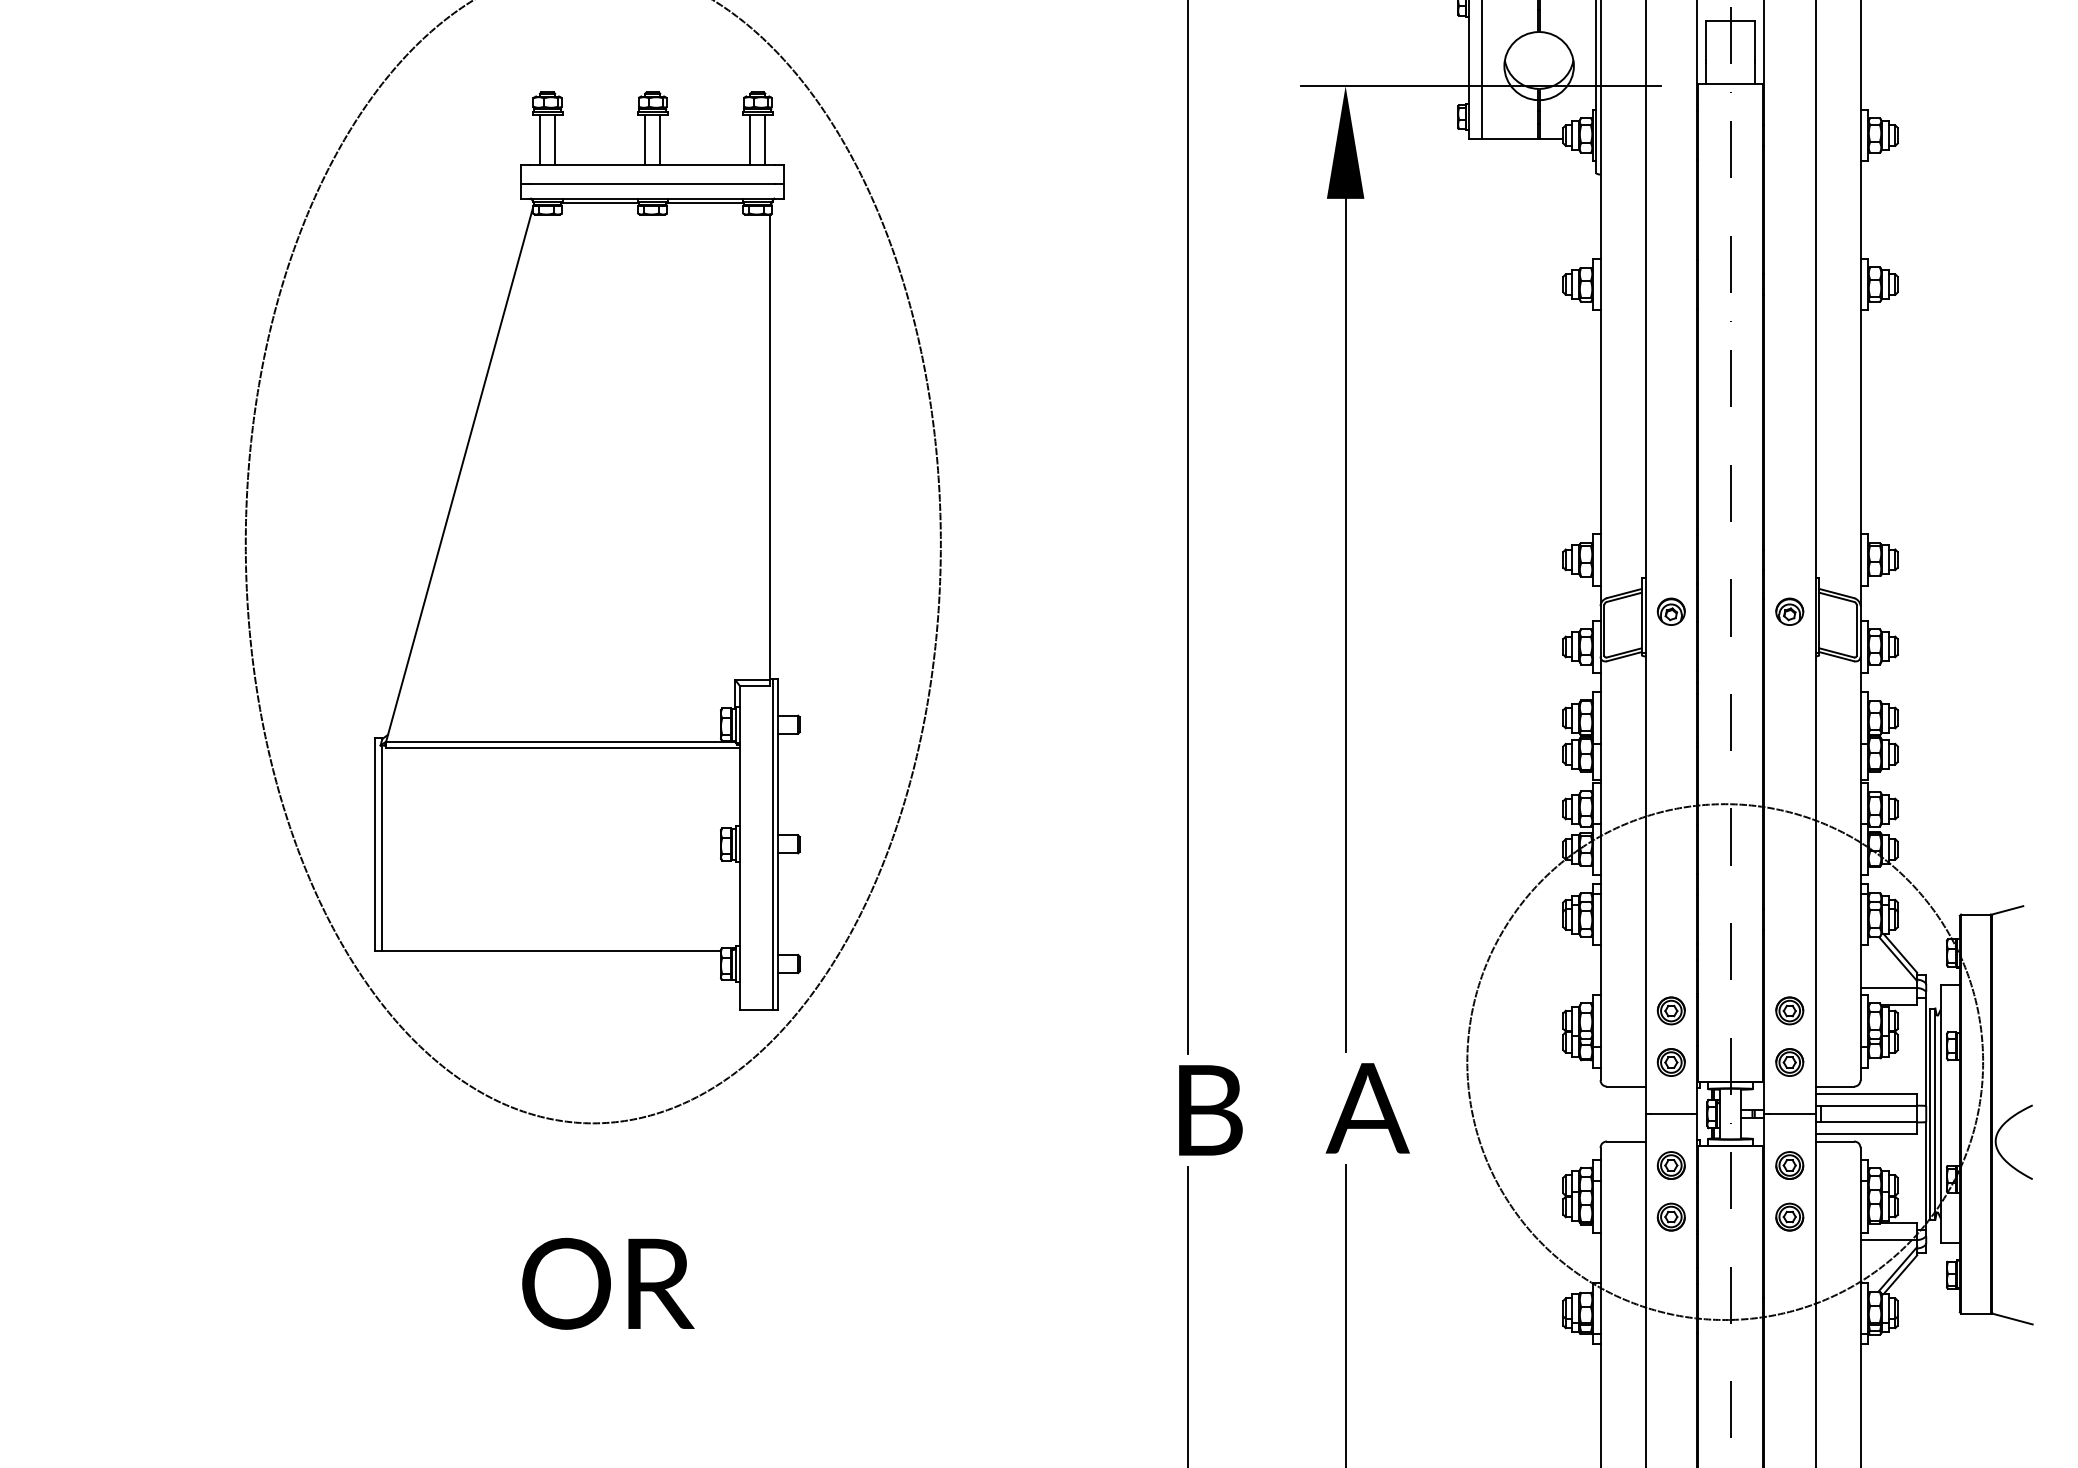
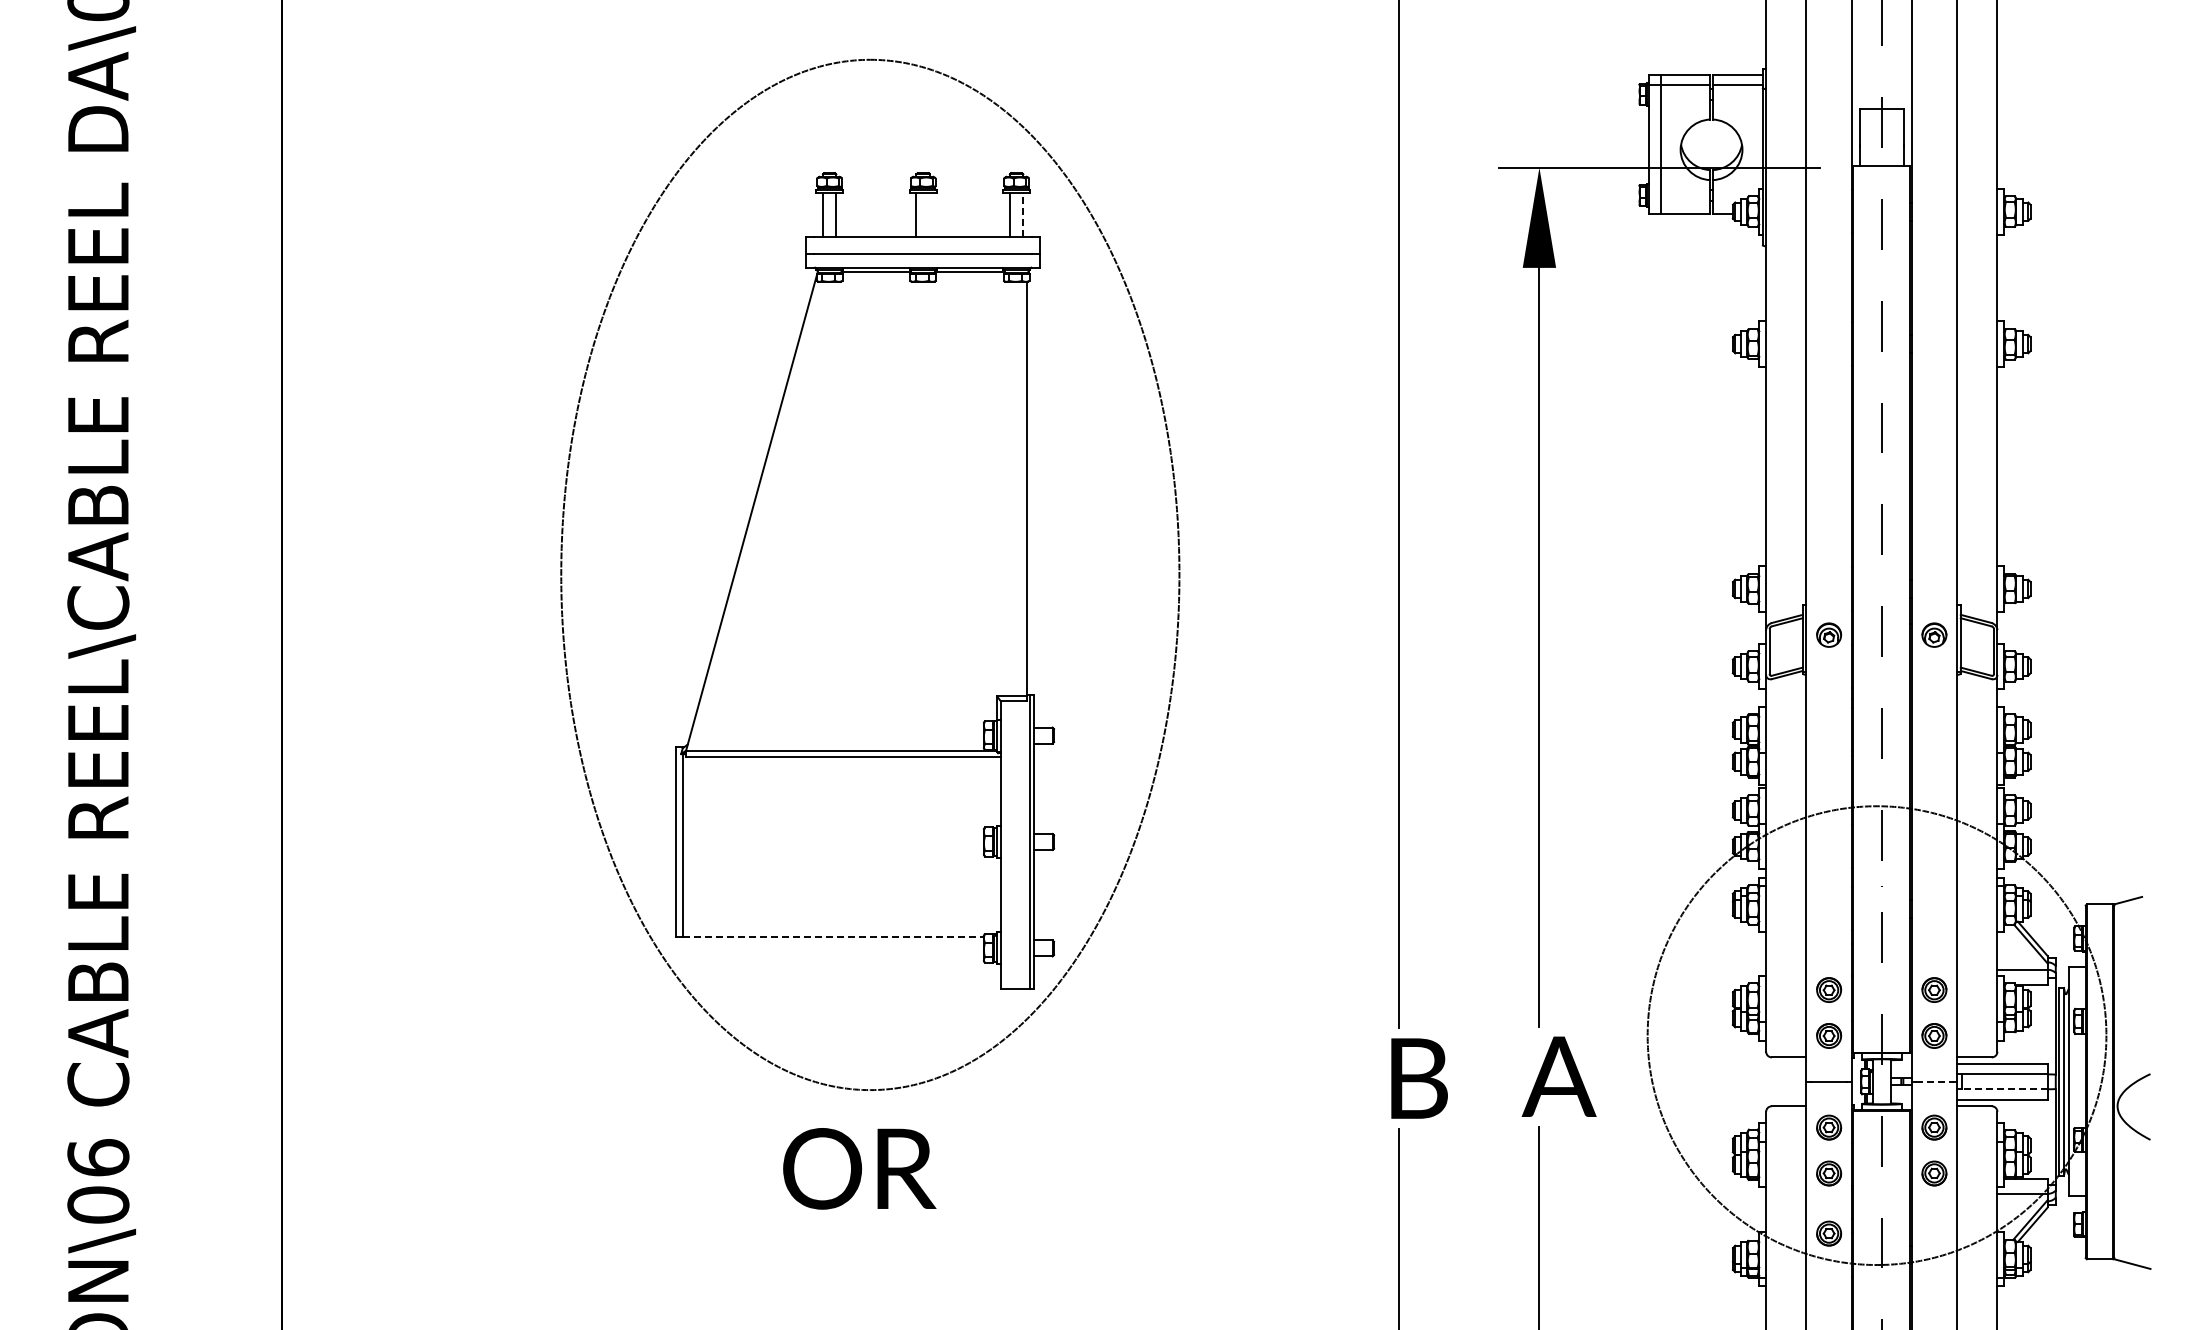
line: (765, 138) -> (1023, 214), solid -> dashed
line: (659, 139) -> (929, 215), removed
line: (551, 950) -> (833, 936), solid -> dashed
line: (1789, 1113) -> (1934, 1081), solid -> dashed
line: (1868, 1122) -> (2004, 1089), solid -> dashed
text: (608, 1283) -> (859, 1168), moved
part: (1671, 1284) -> (1829, 1233), added

